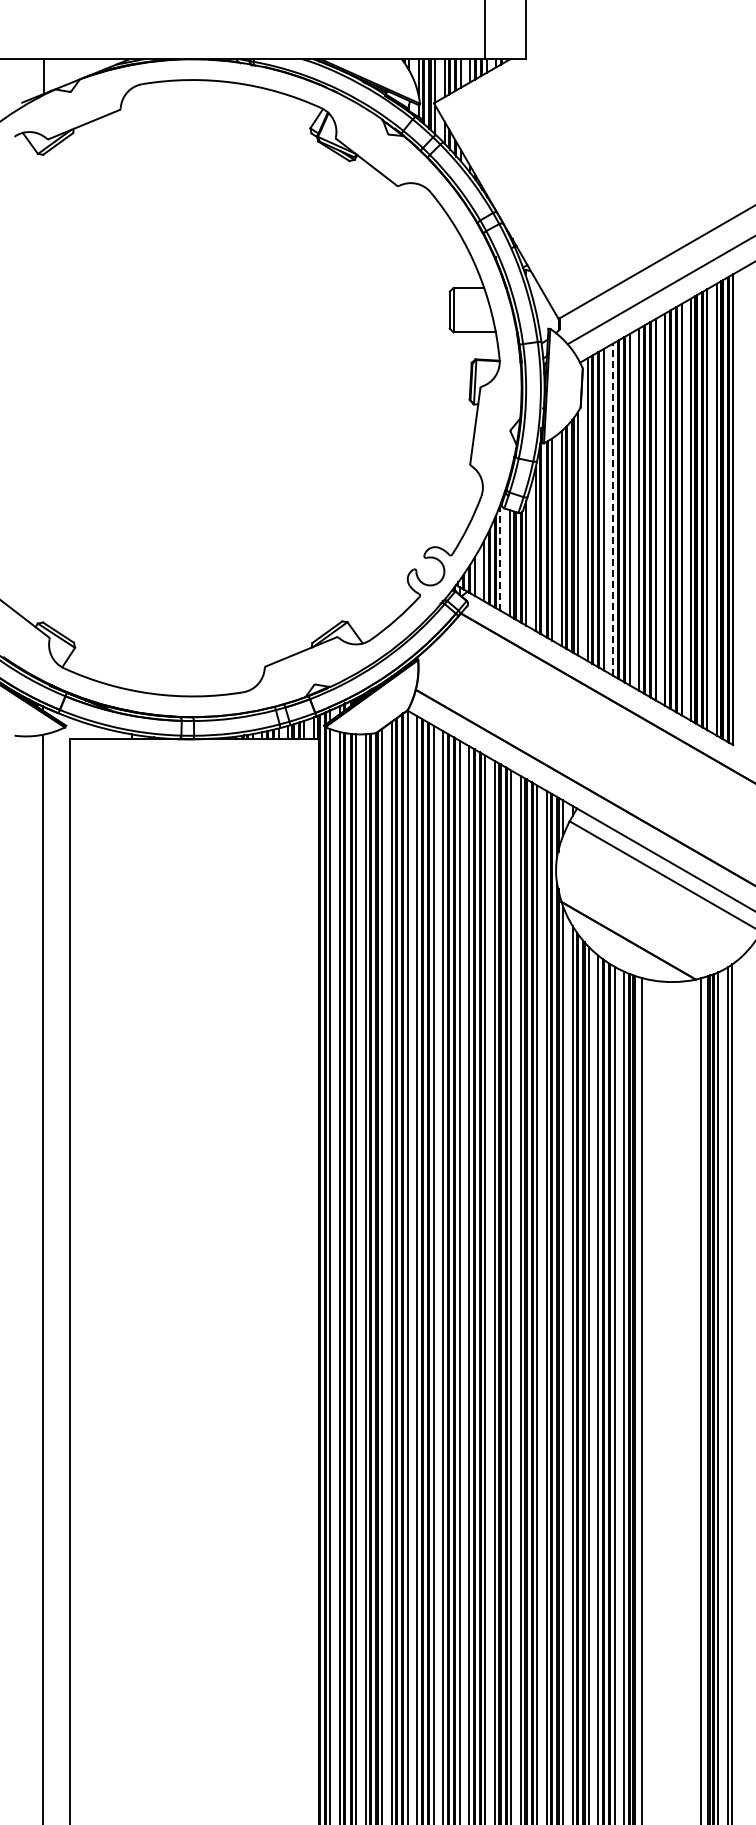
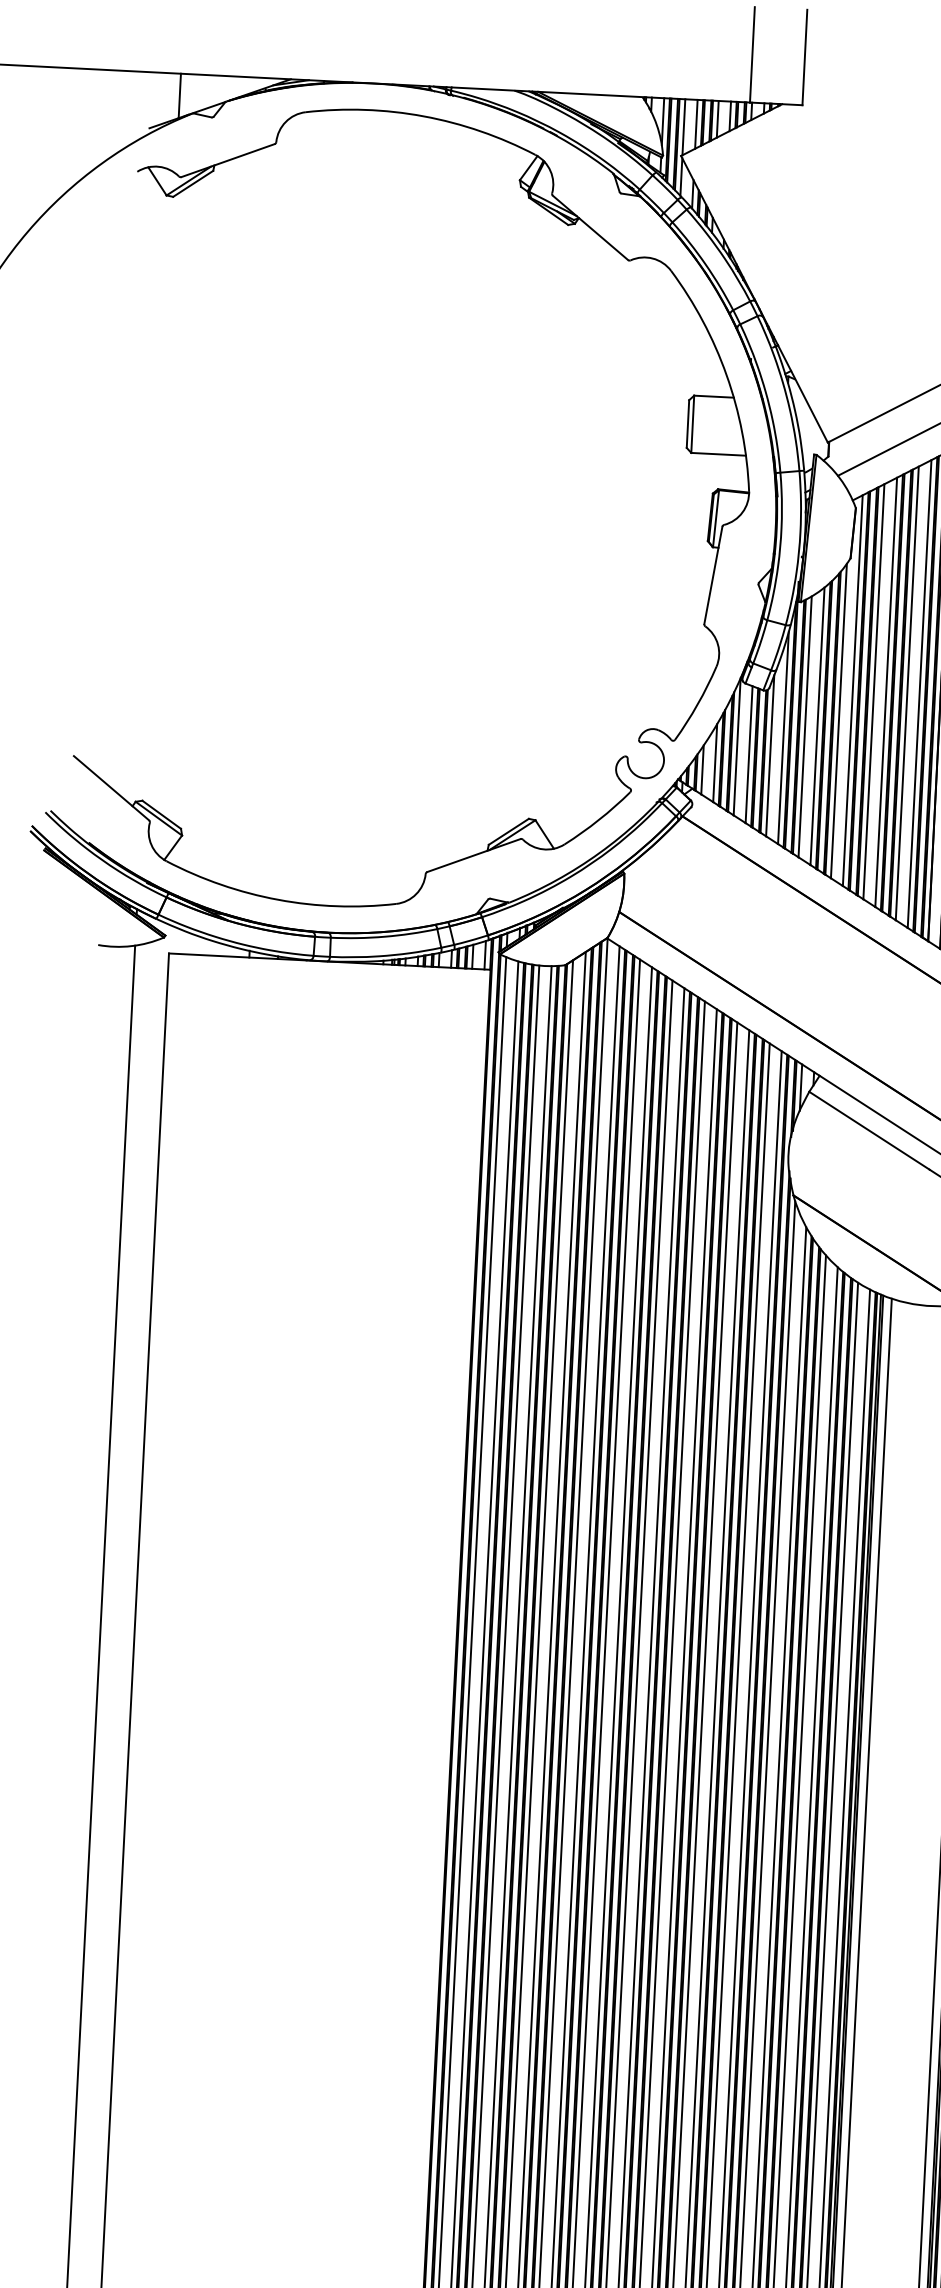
line: (613, 509) -> (886, 692), dashed -> solid
line: (500, 557) -> (737, 746), dashed -> solid

